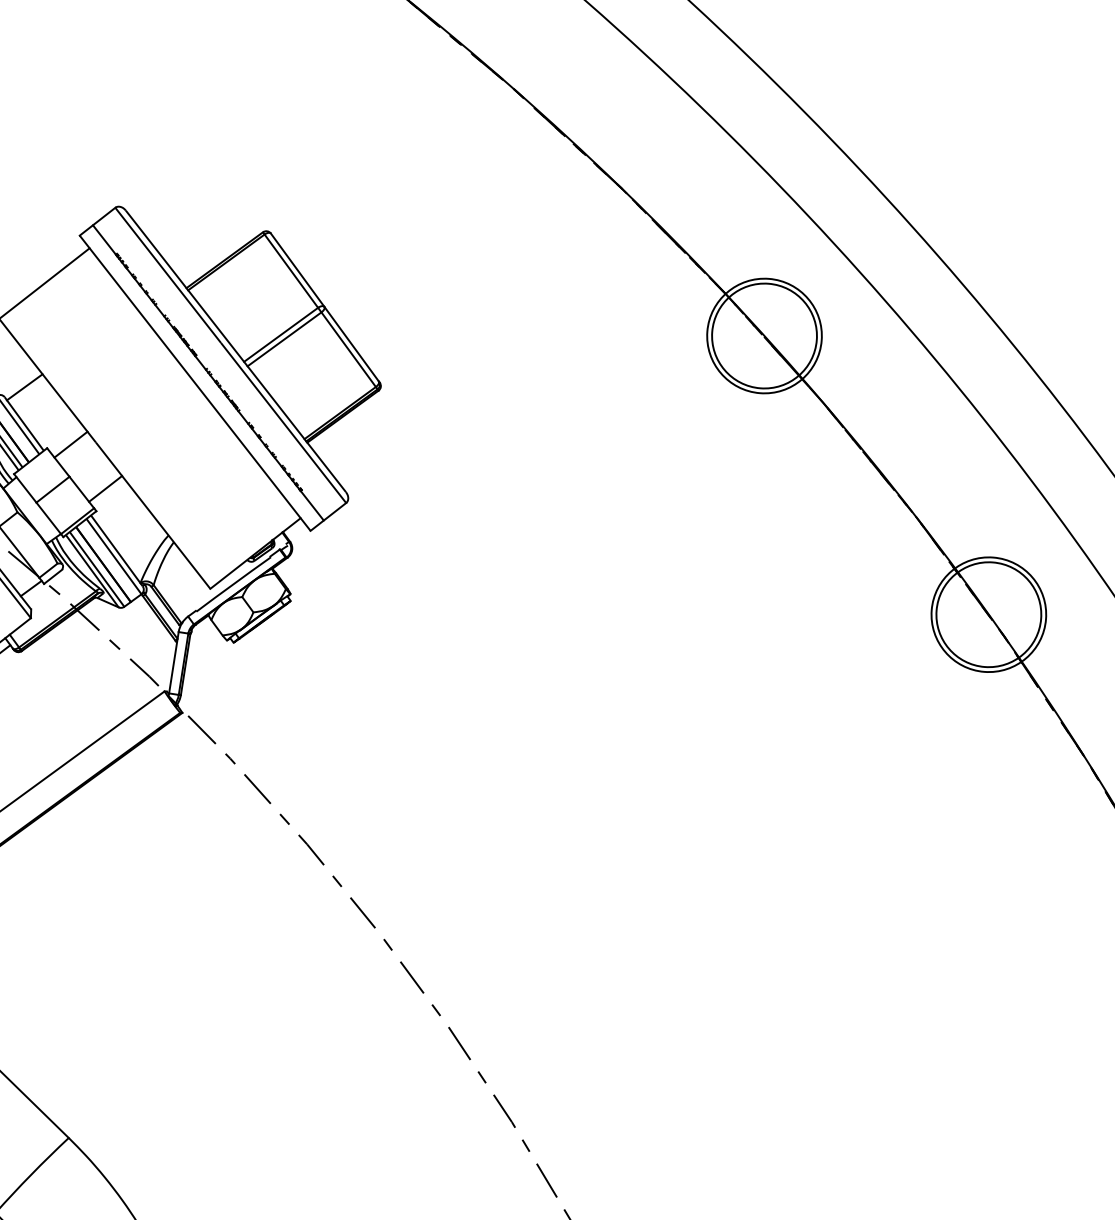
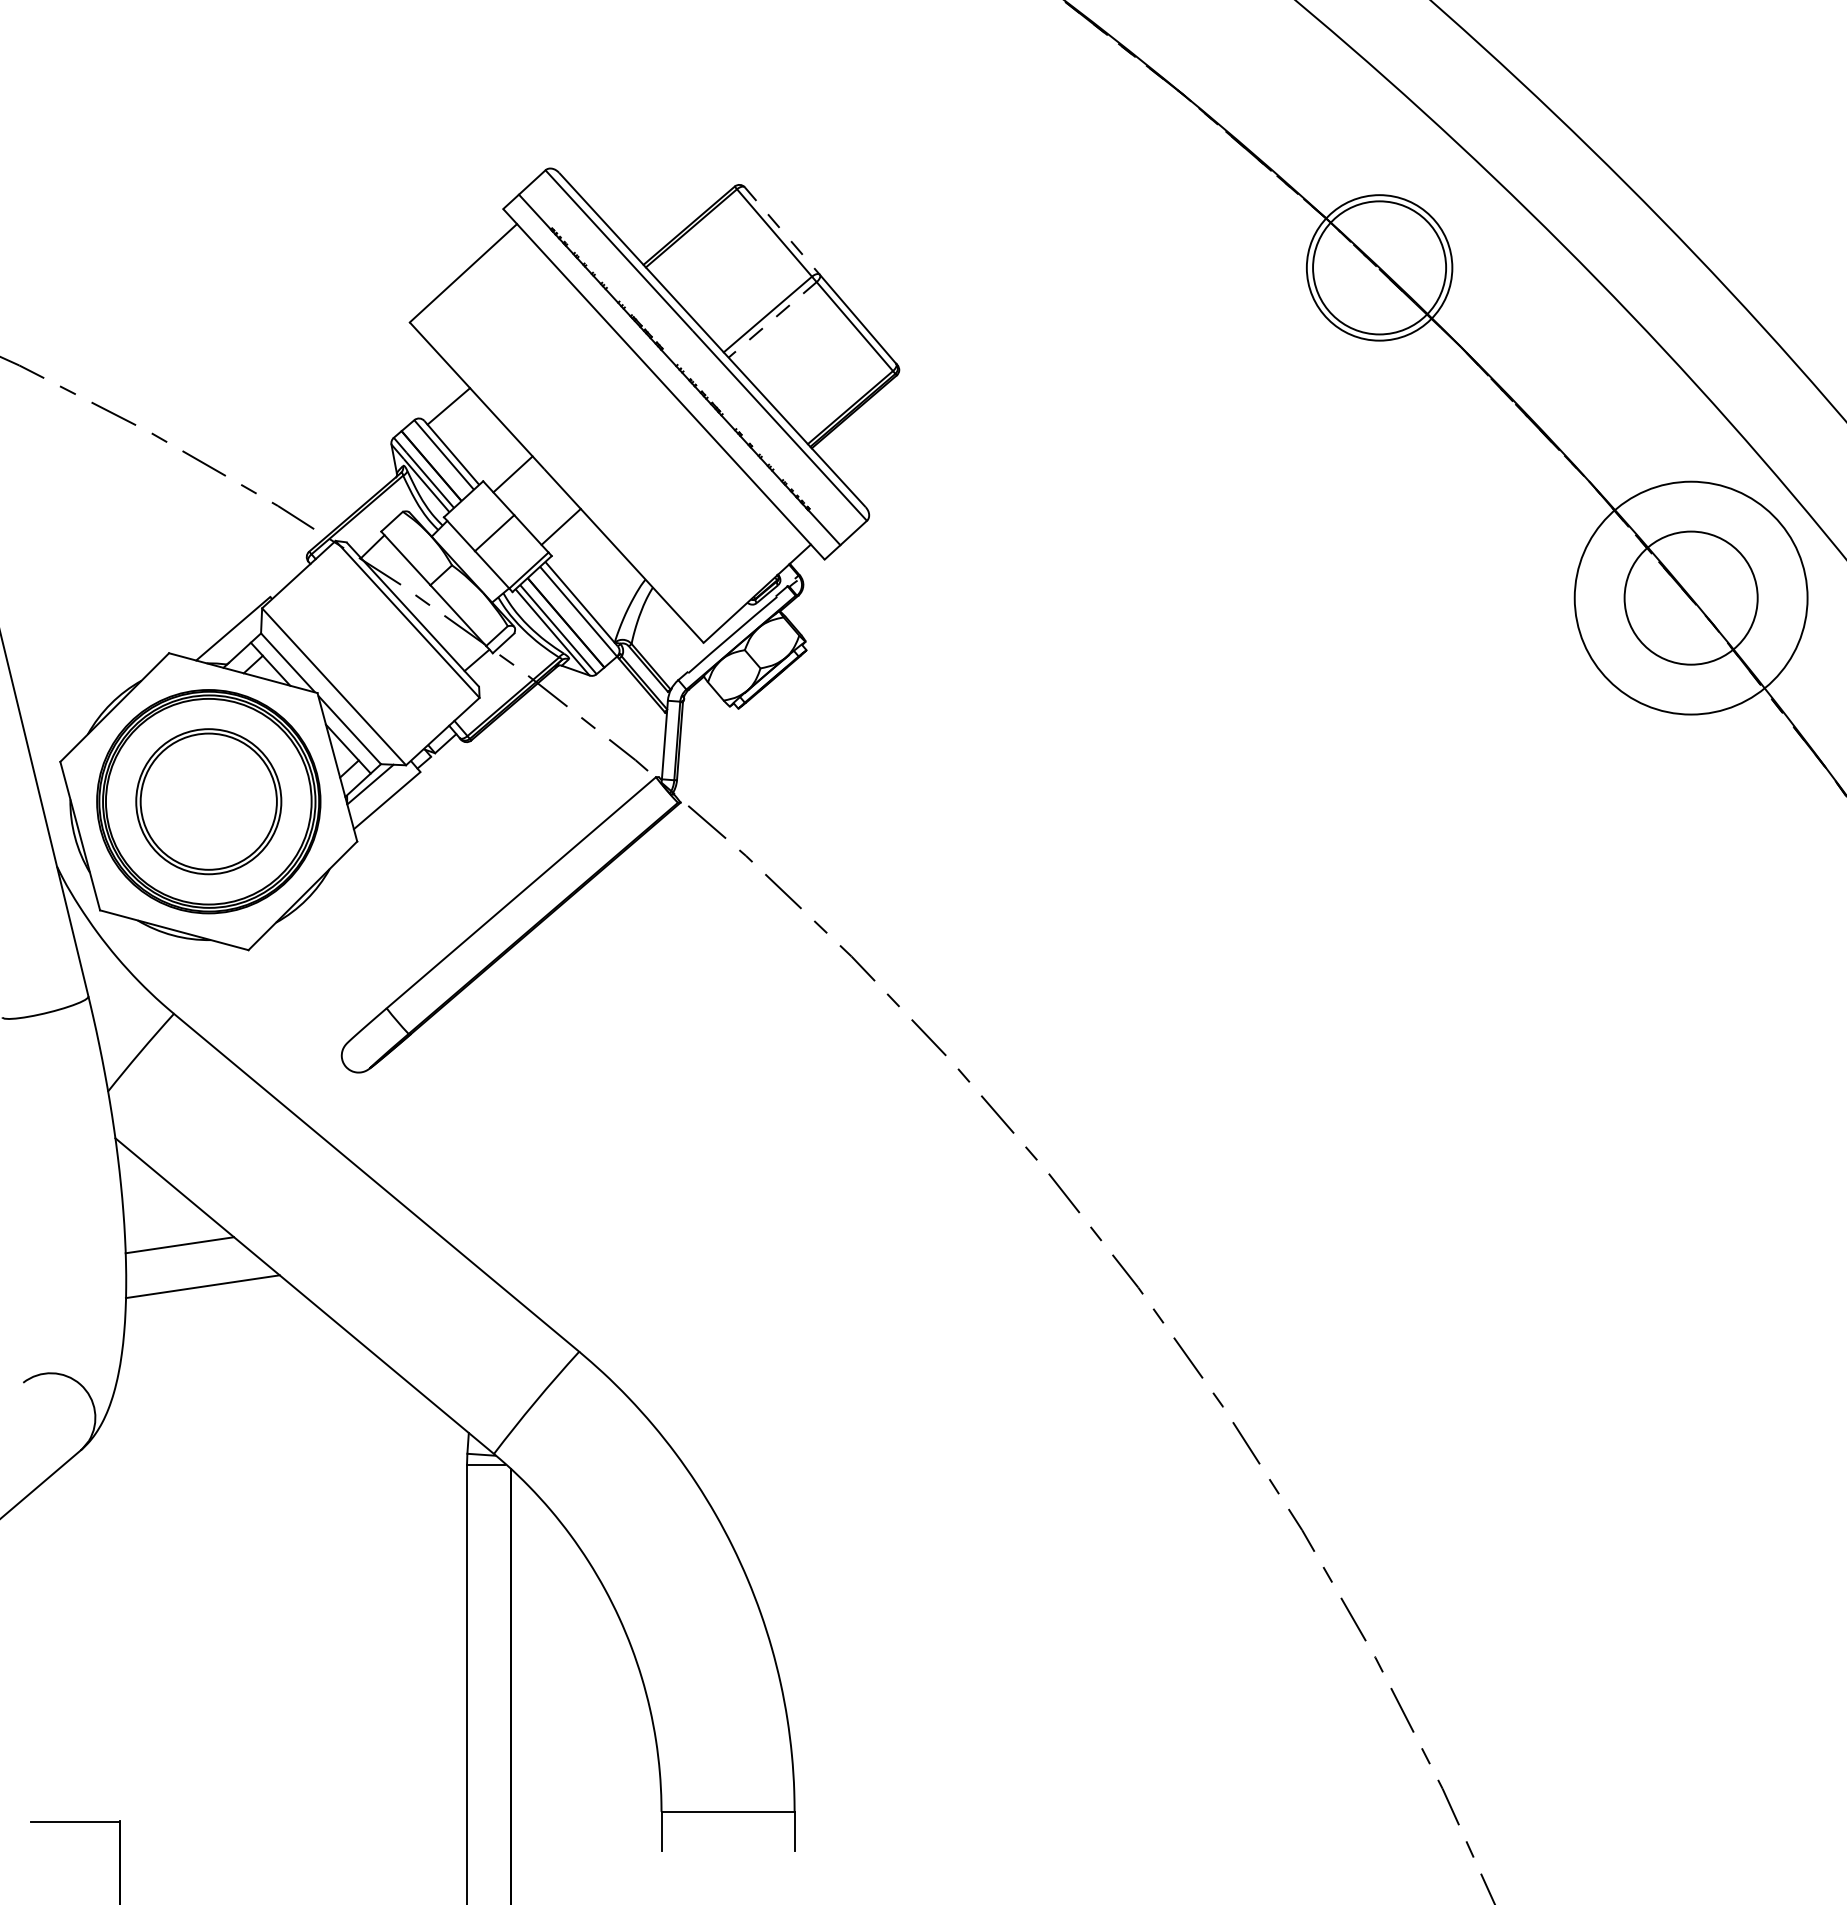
line: (297, 270) -> (782, 231), solid -> dashed
line: (284, 339) -> (772, 320), solid -> dashed
circle: (988, 614) -> (1690, 597), size x1.6

